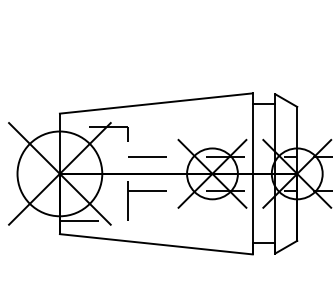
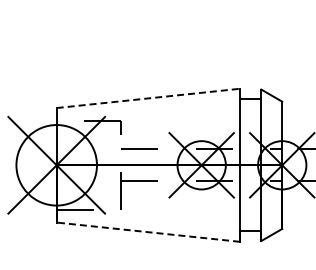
line: (156, 103) -> (148, 98), solid -> dashed
line: (155, 244) -> (147, 232), solid -> dashed

